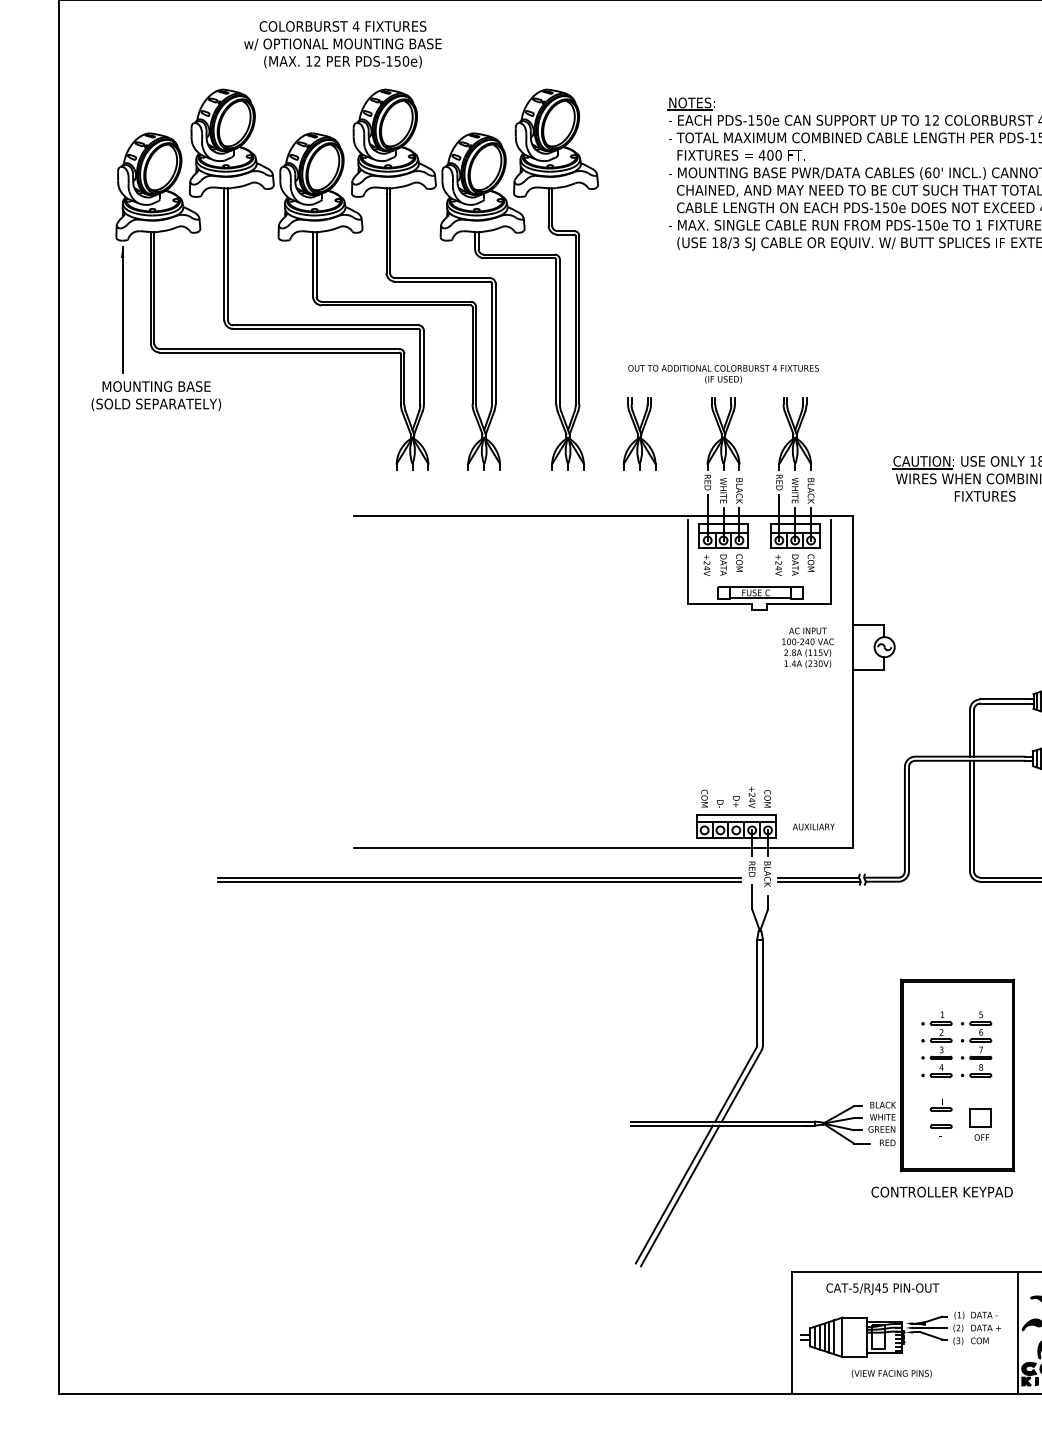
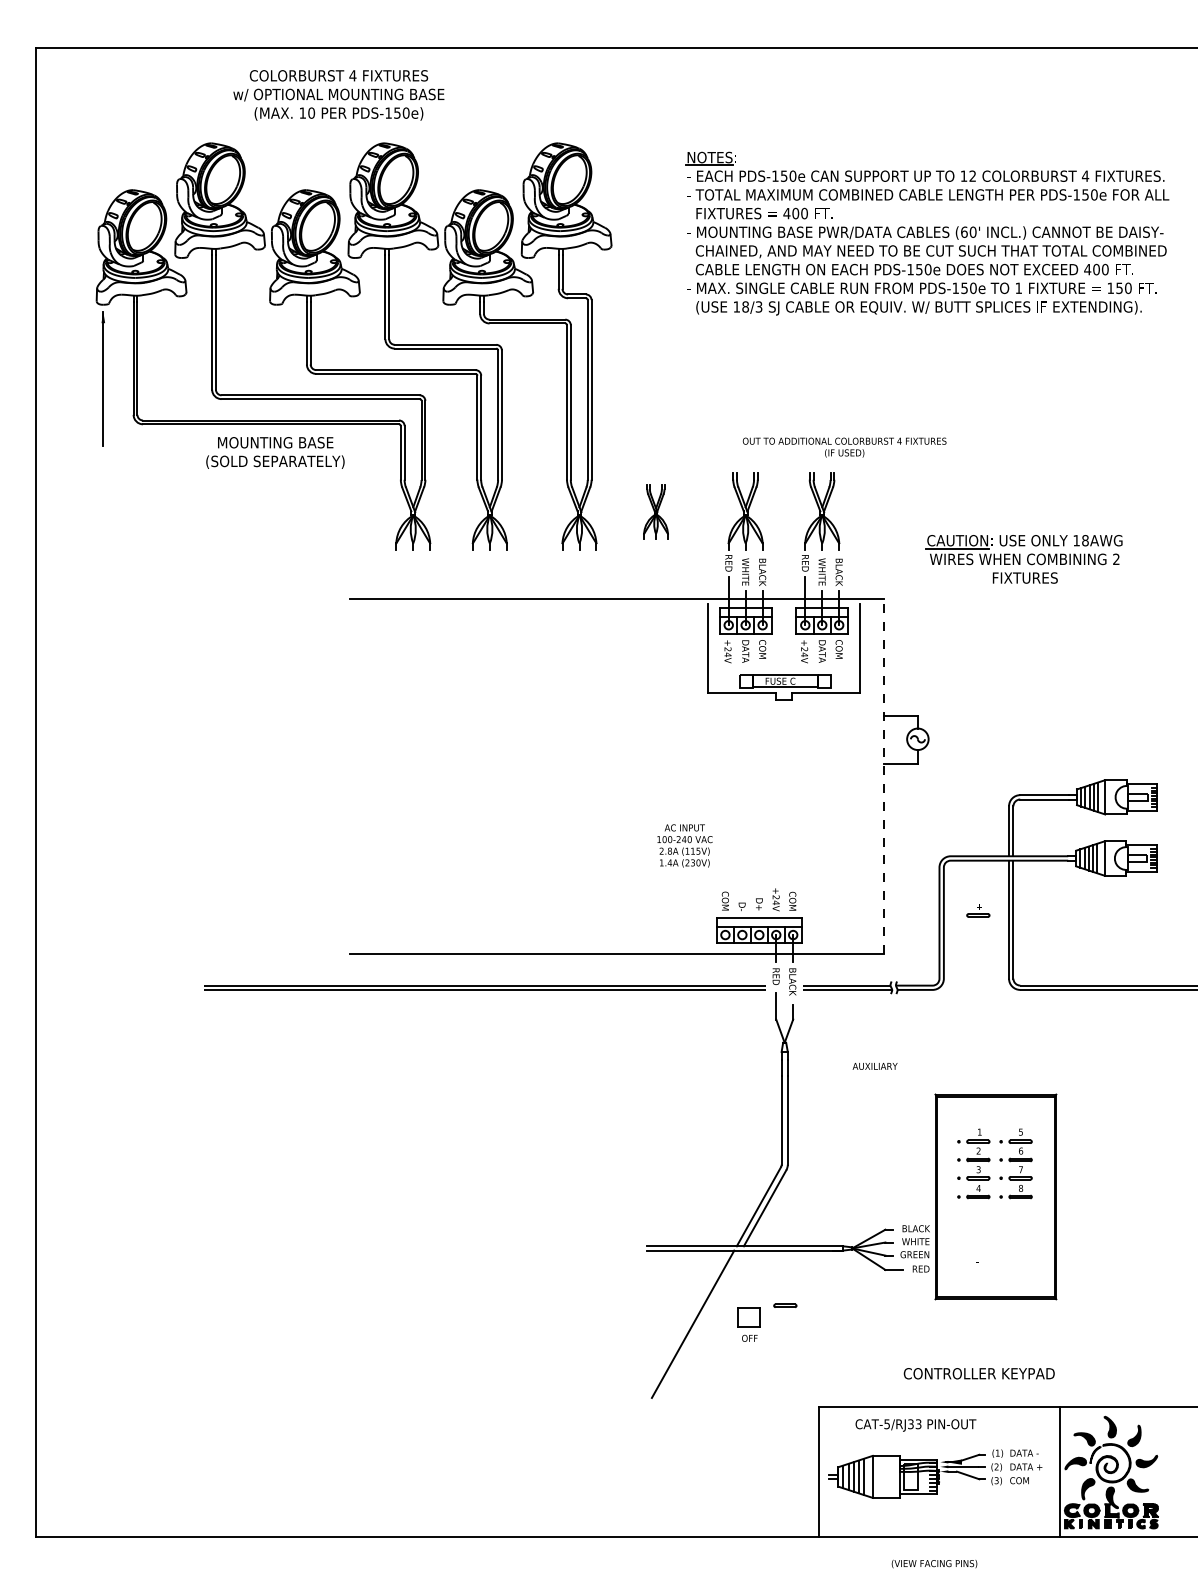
text: (317, 60) -> (311, 112), 12 -> 10
text: (723, 374) -> (844, 447), moved
text: (156, 395) -> (275, 452), moved
part: (639, 434) -> (655, 511), size x0.7
text: (807, 647) -> (684, 845), moved
line: (852, 682) -> (883, 776), solid -> dashed
text: (813, 827) -> (874, 1066), moved
part: (941, 1104) -> (978, 910), moved
part: (980, 1124) -> (748, 1324), moved
line: (941, 1125) -> (785, 1304), moved
text: (941, 1191) -> (978, 1373), moved
line: (680, 1195) -> (699, 1325), removed
text: (881, 1288) -> (914, 1424), CAT-5/RJ45 -> CAT-5/RJ33
text: (891, 1373) -> (934, 1563), moved

